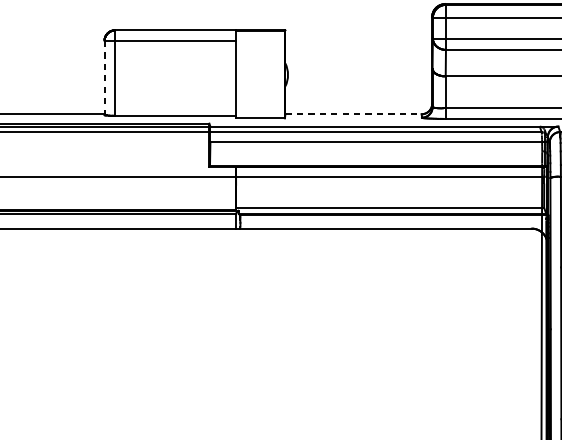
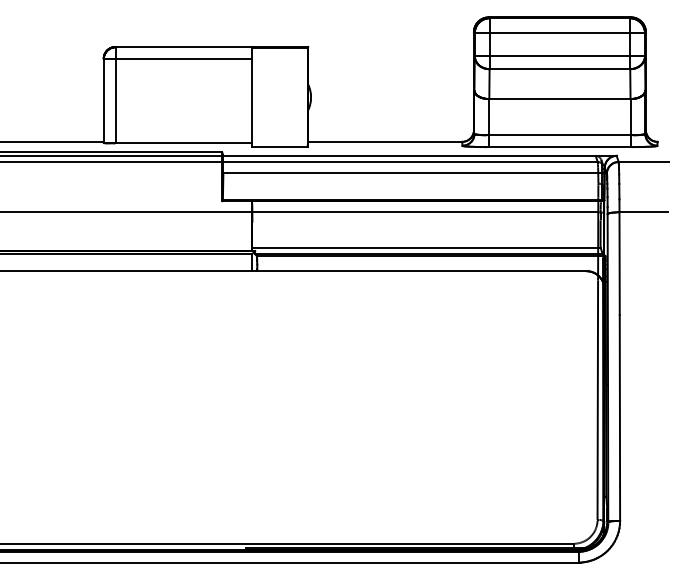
line: (104, 77) -> (103, 100), dashed -> solid
line: (353, 113) -> (385, 141), dashed -> solid

